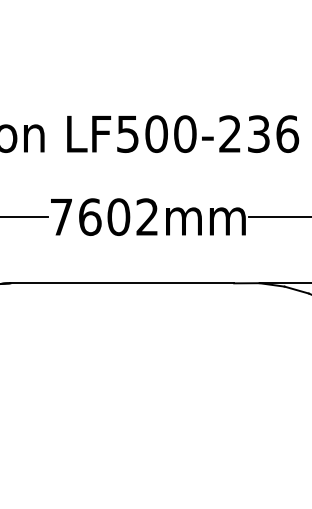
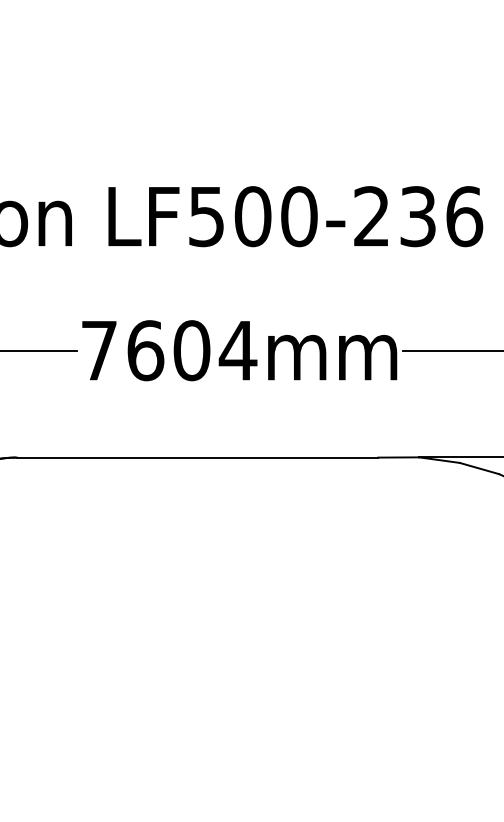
text: (147, 216) -> (238, 349), 7602mm -> 7604mm

